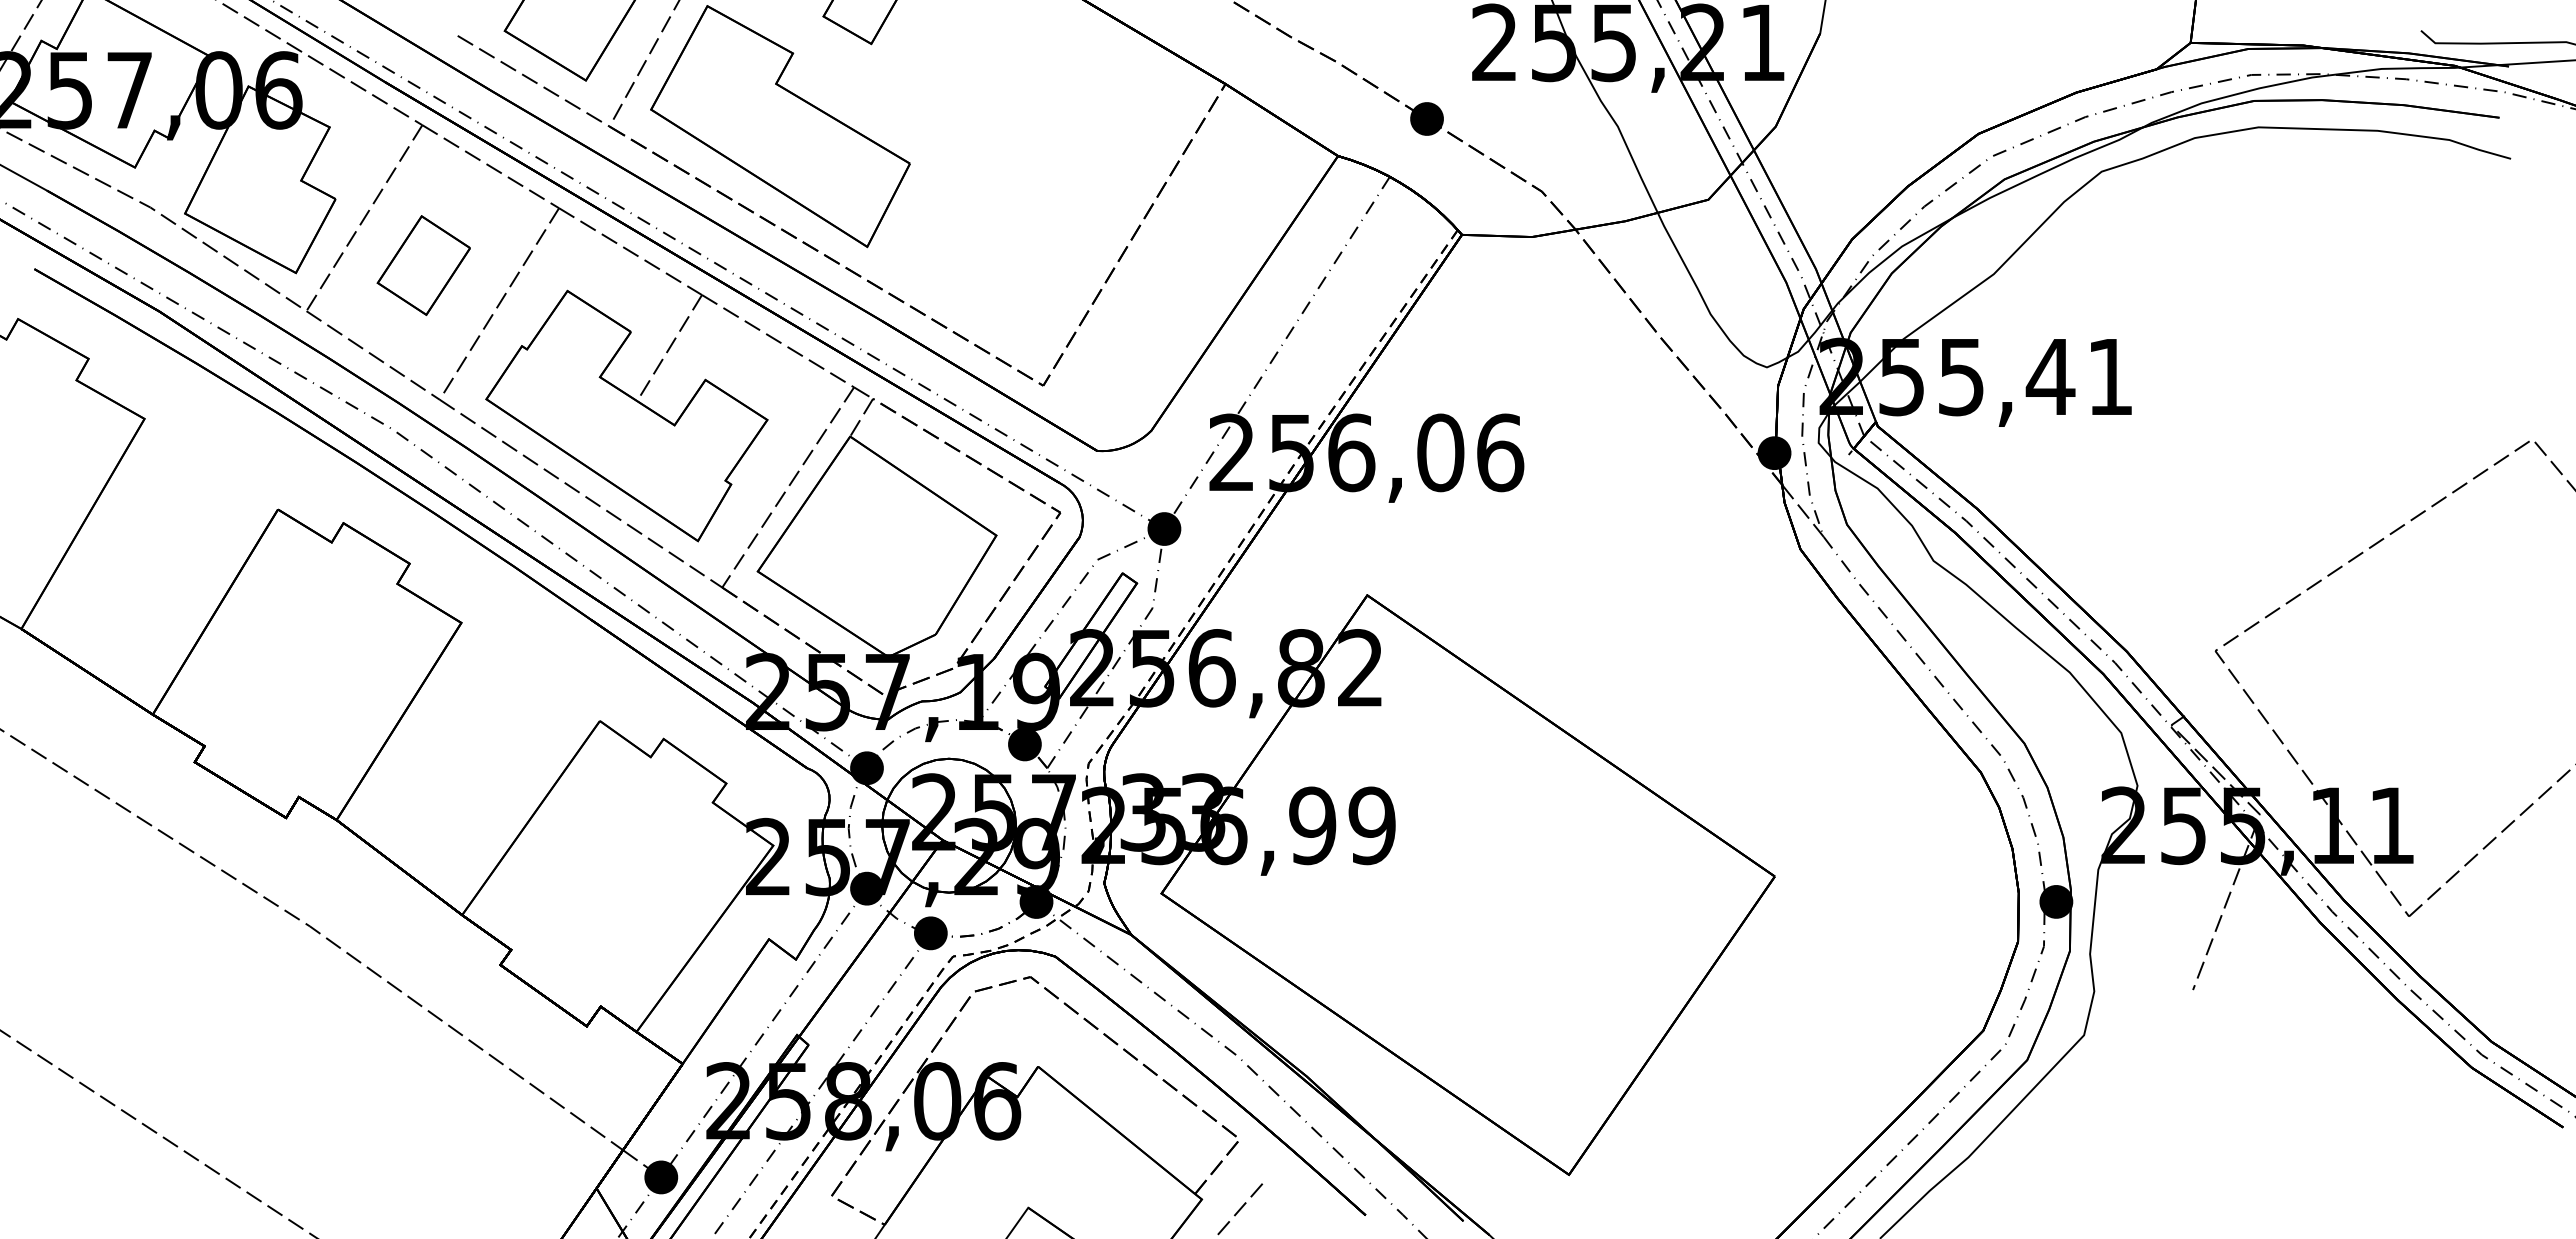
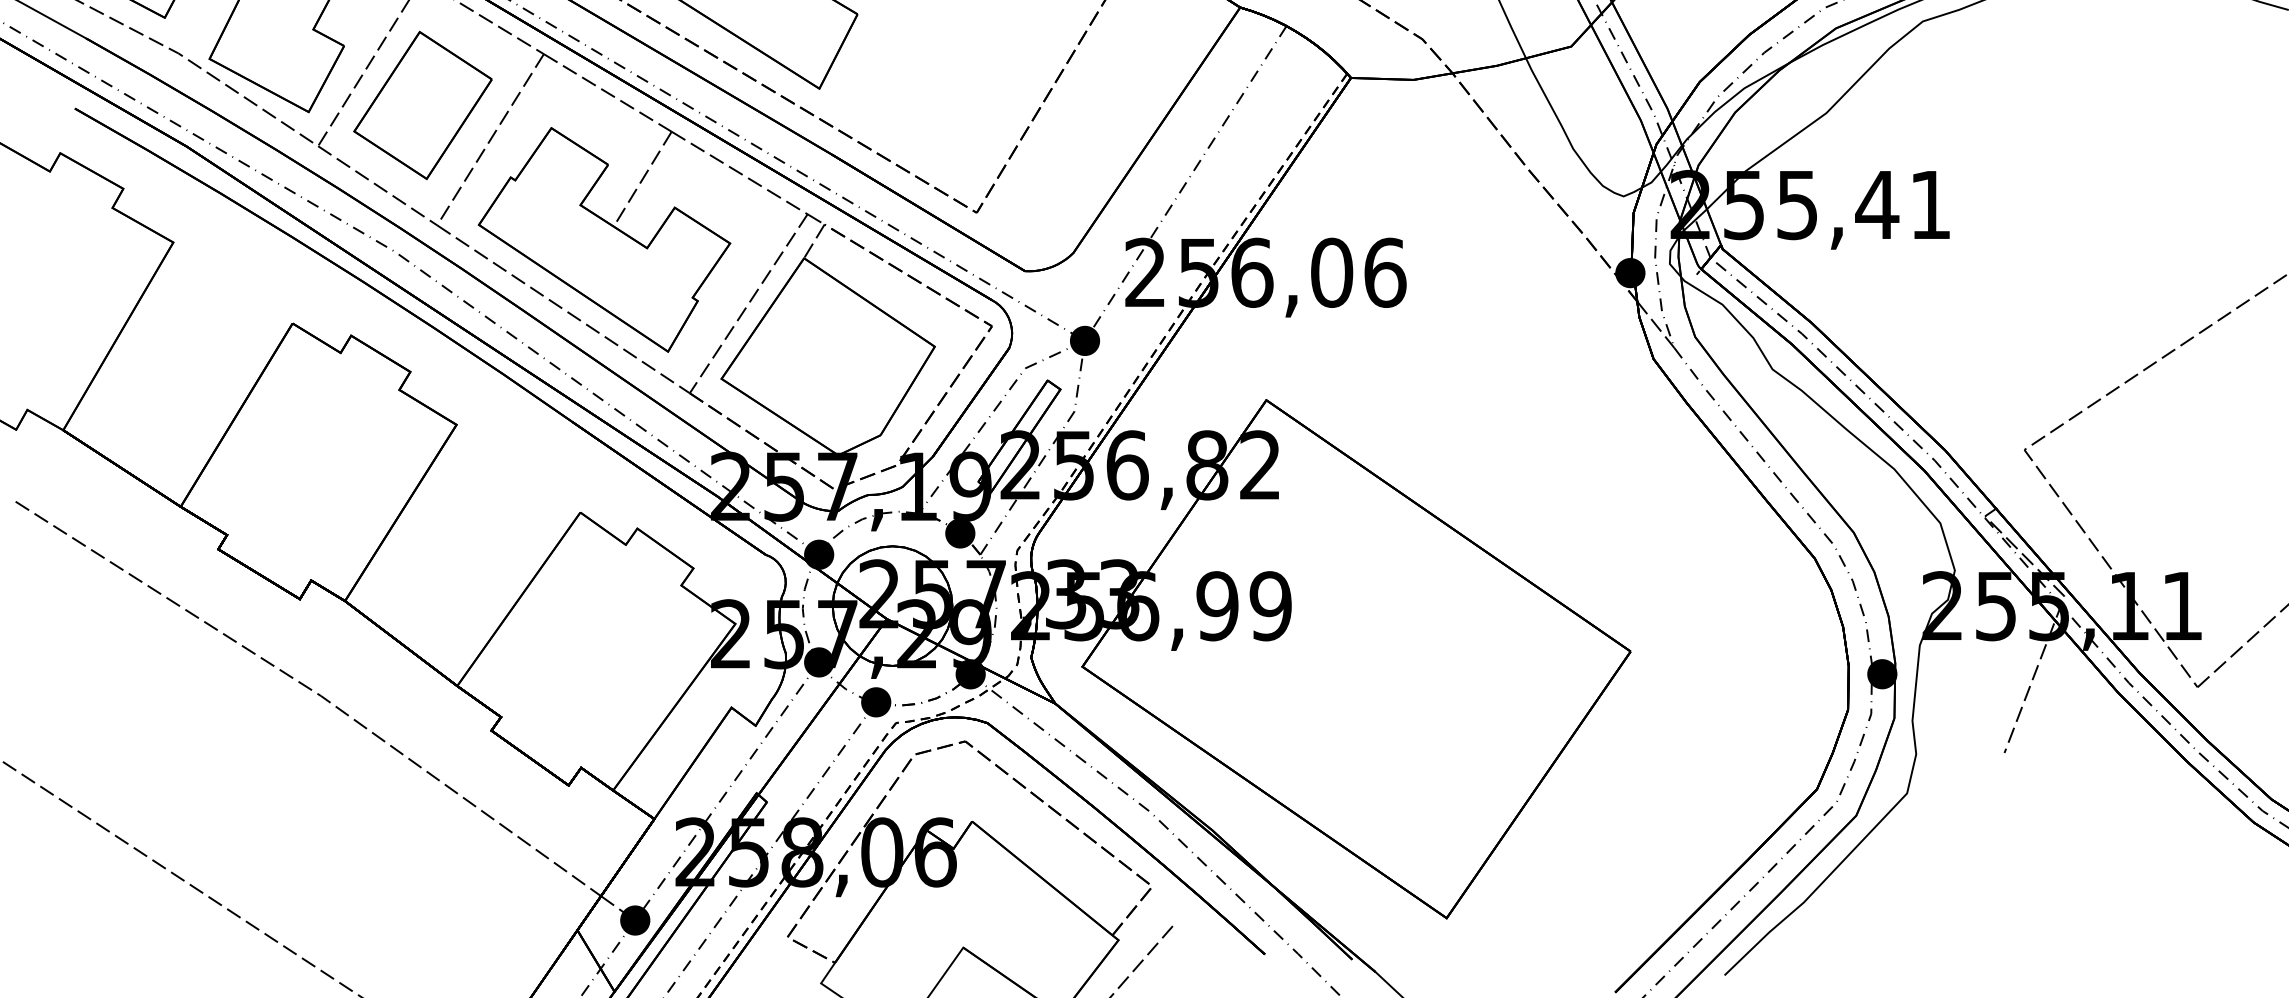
part: (423, 265) -> (422, 105), size x1.67

